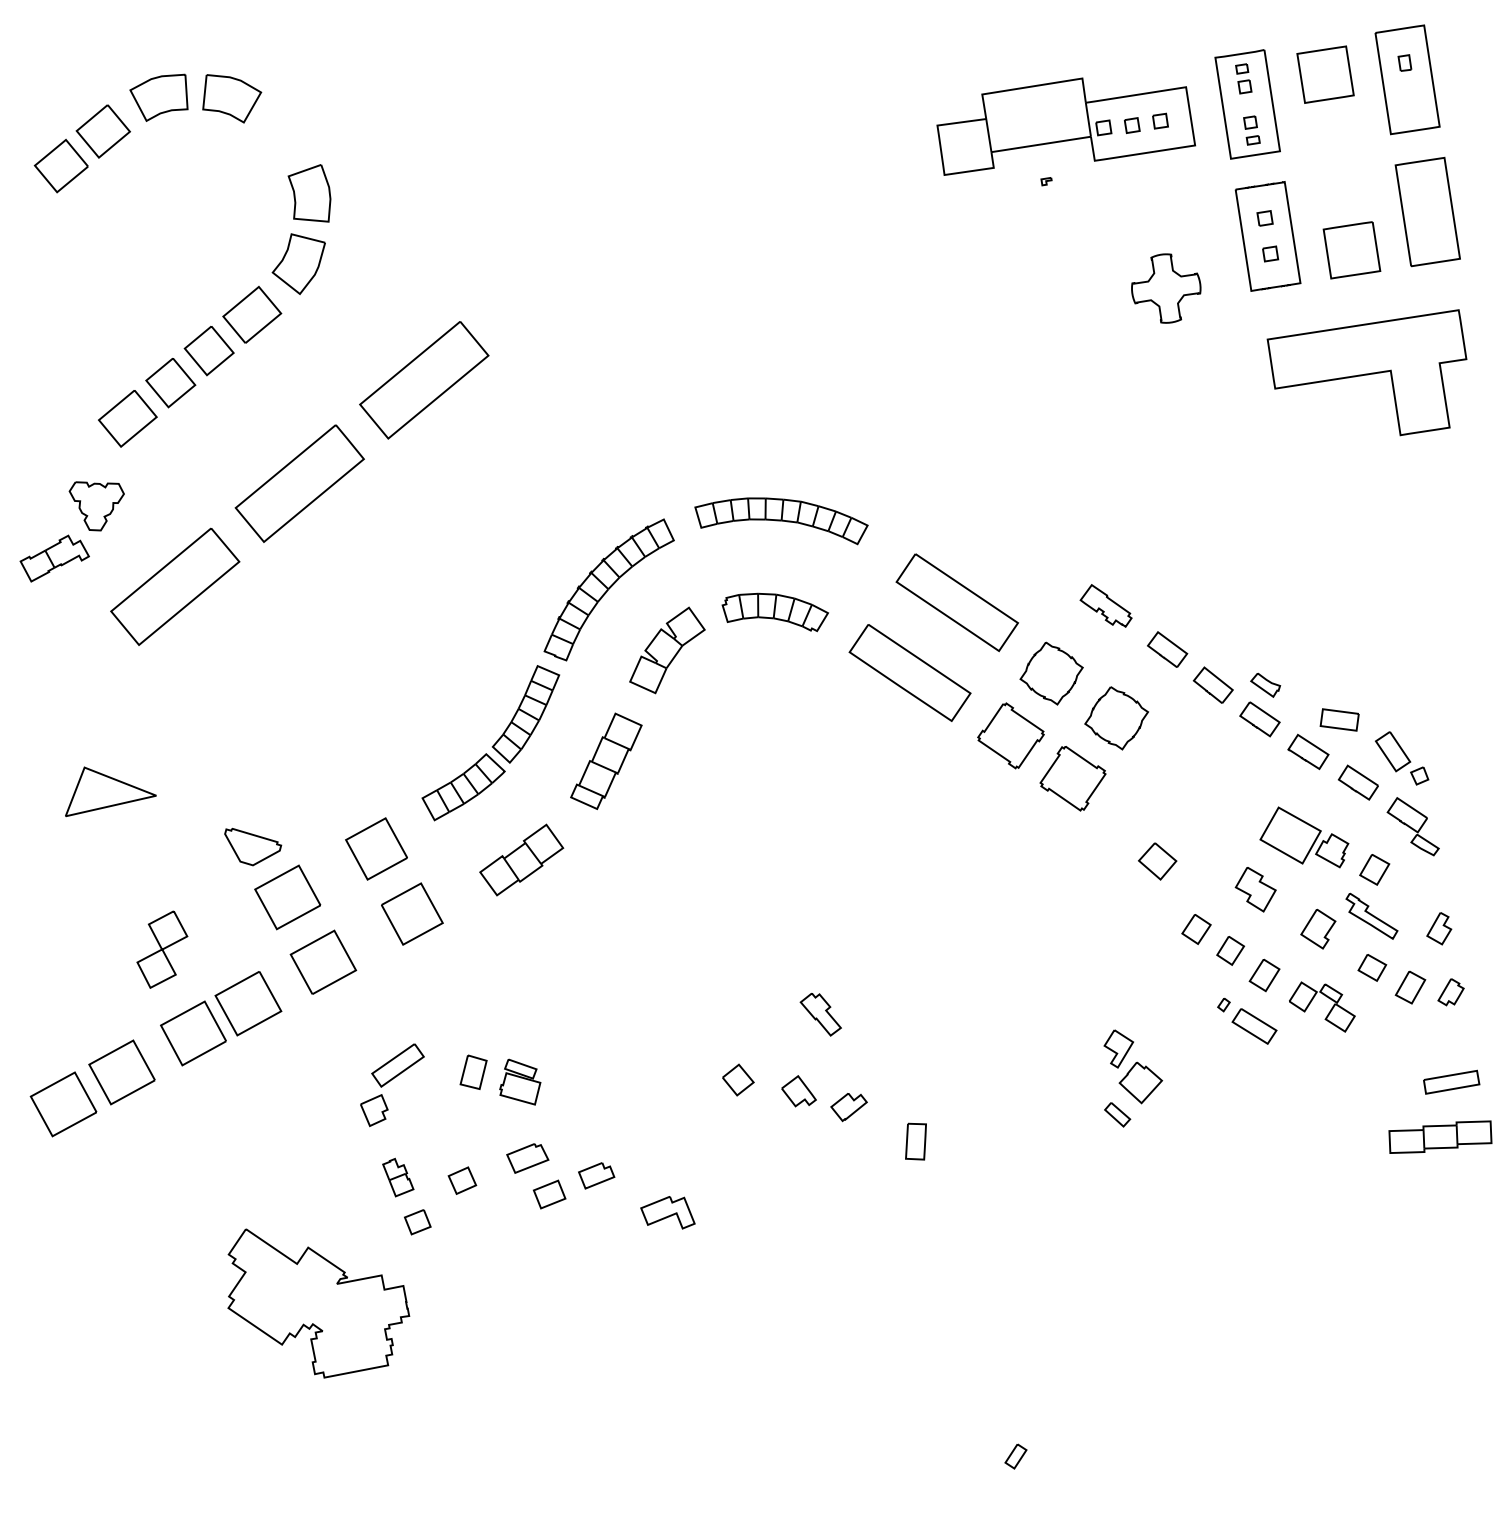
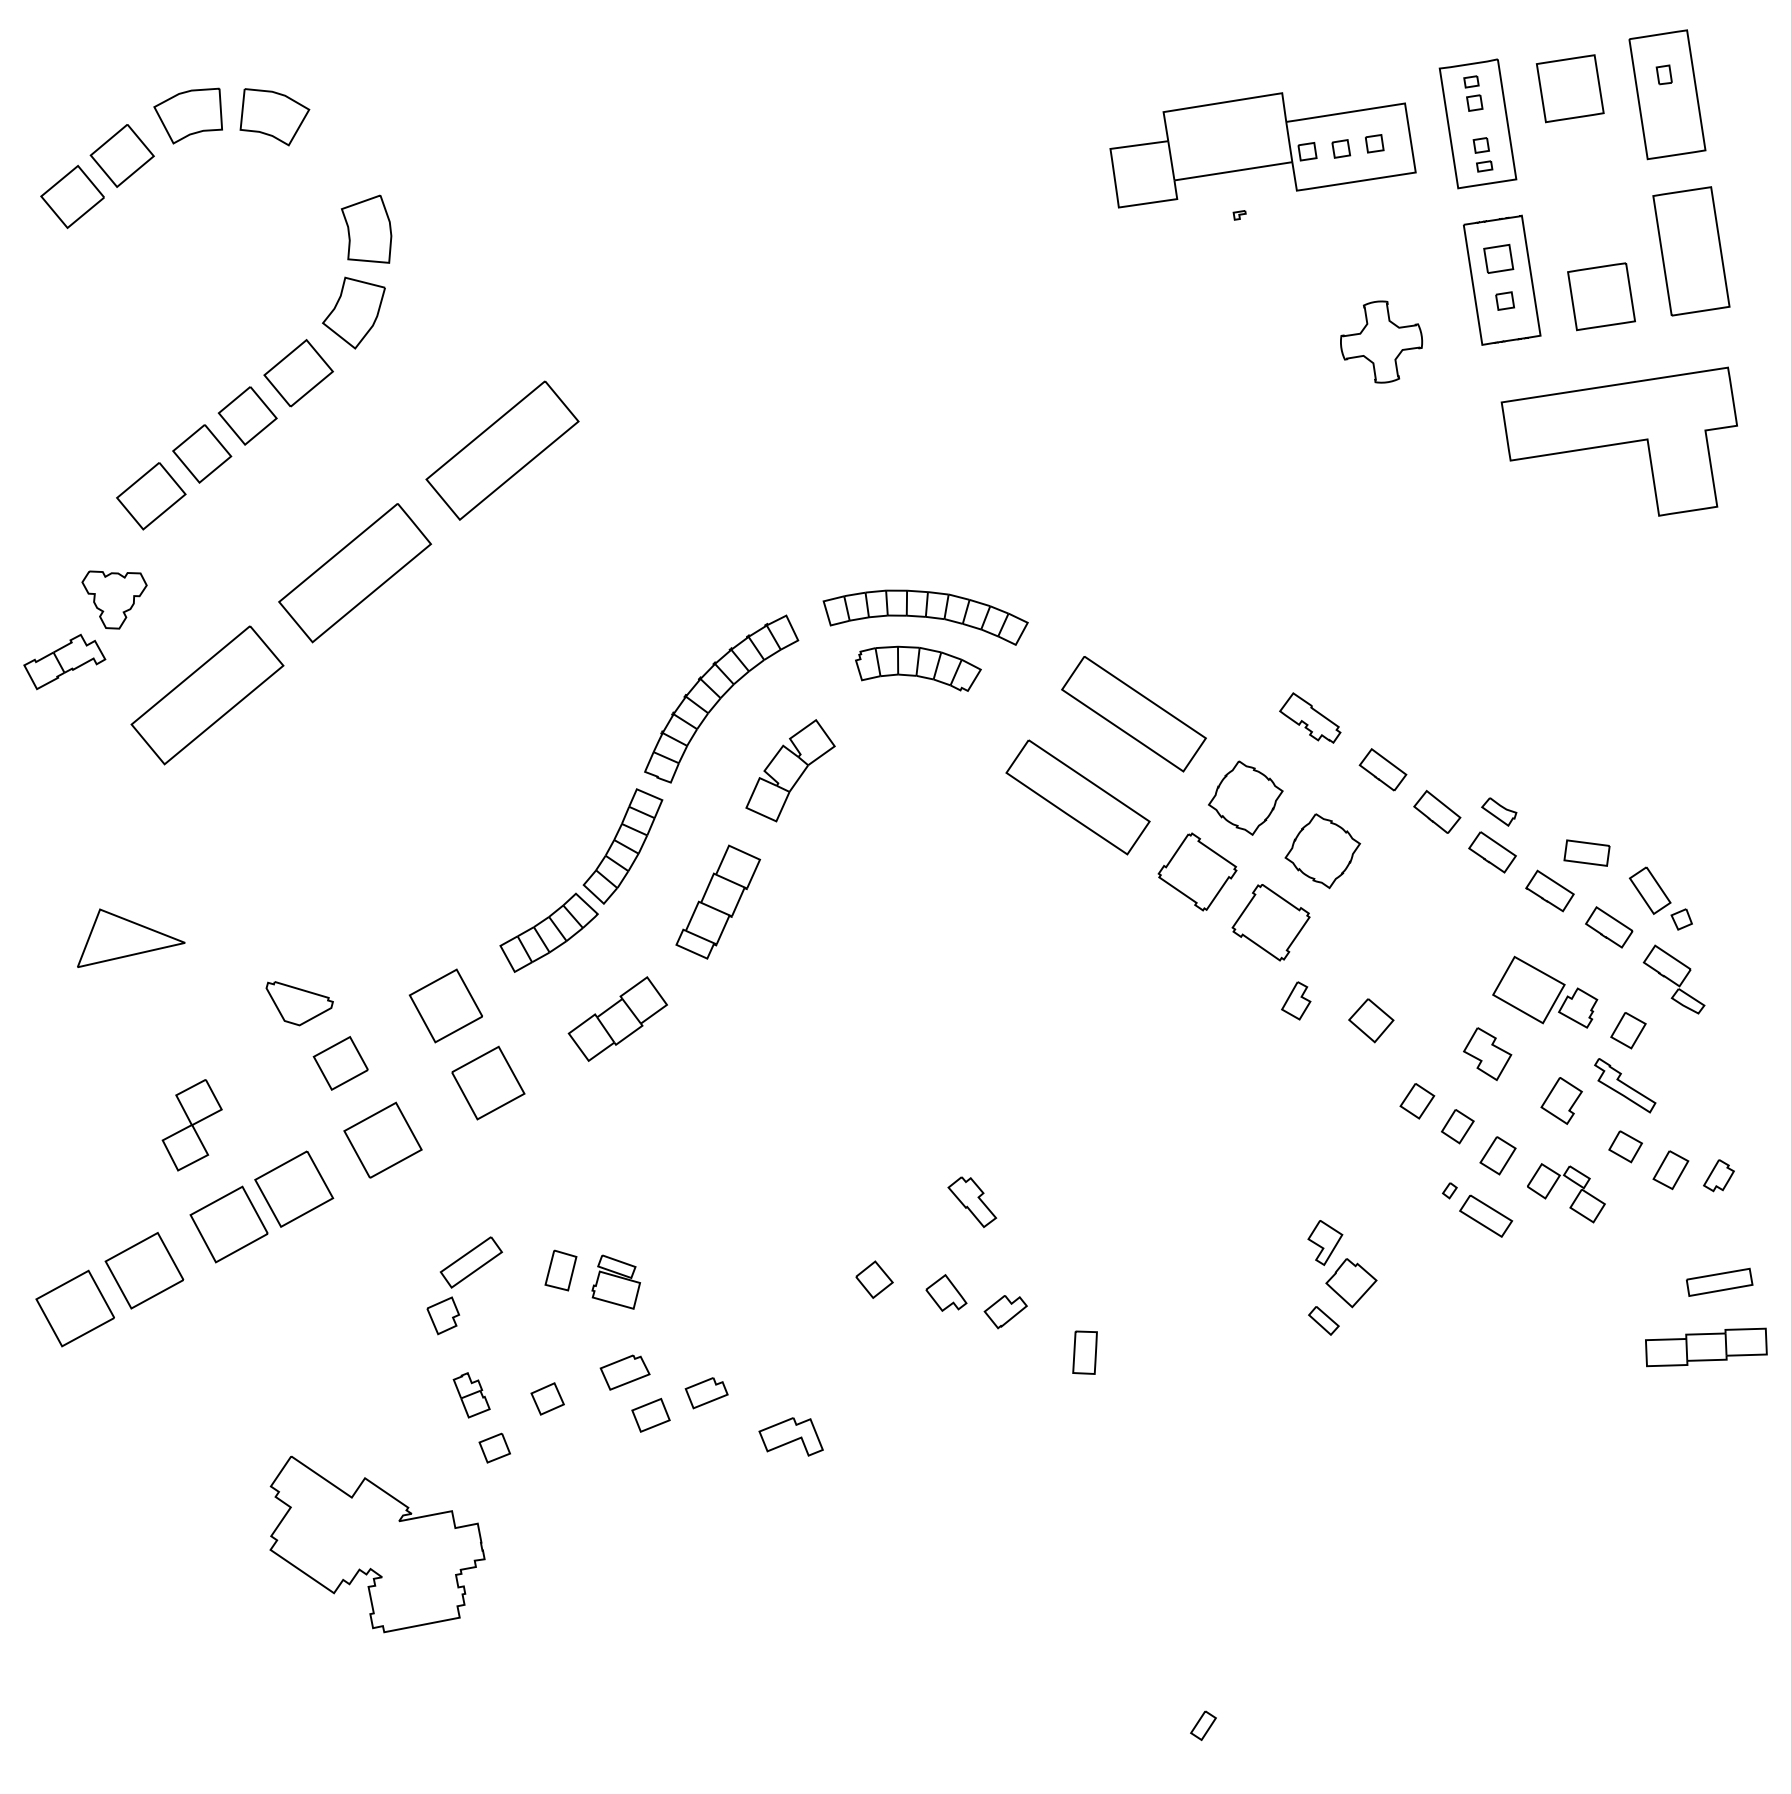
part: (1264, 218) -> (1497, 259), size x1.6
part: (774, 612) -> (917, 668), moved
part: (287, 897) -> (340, 1063), size x0.7
part: (1439, 928) -> (1296, 1000), moved

